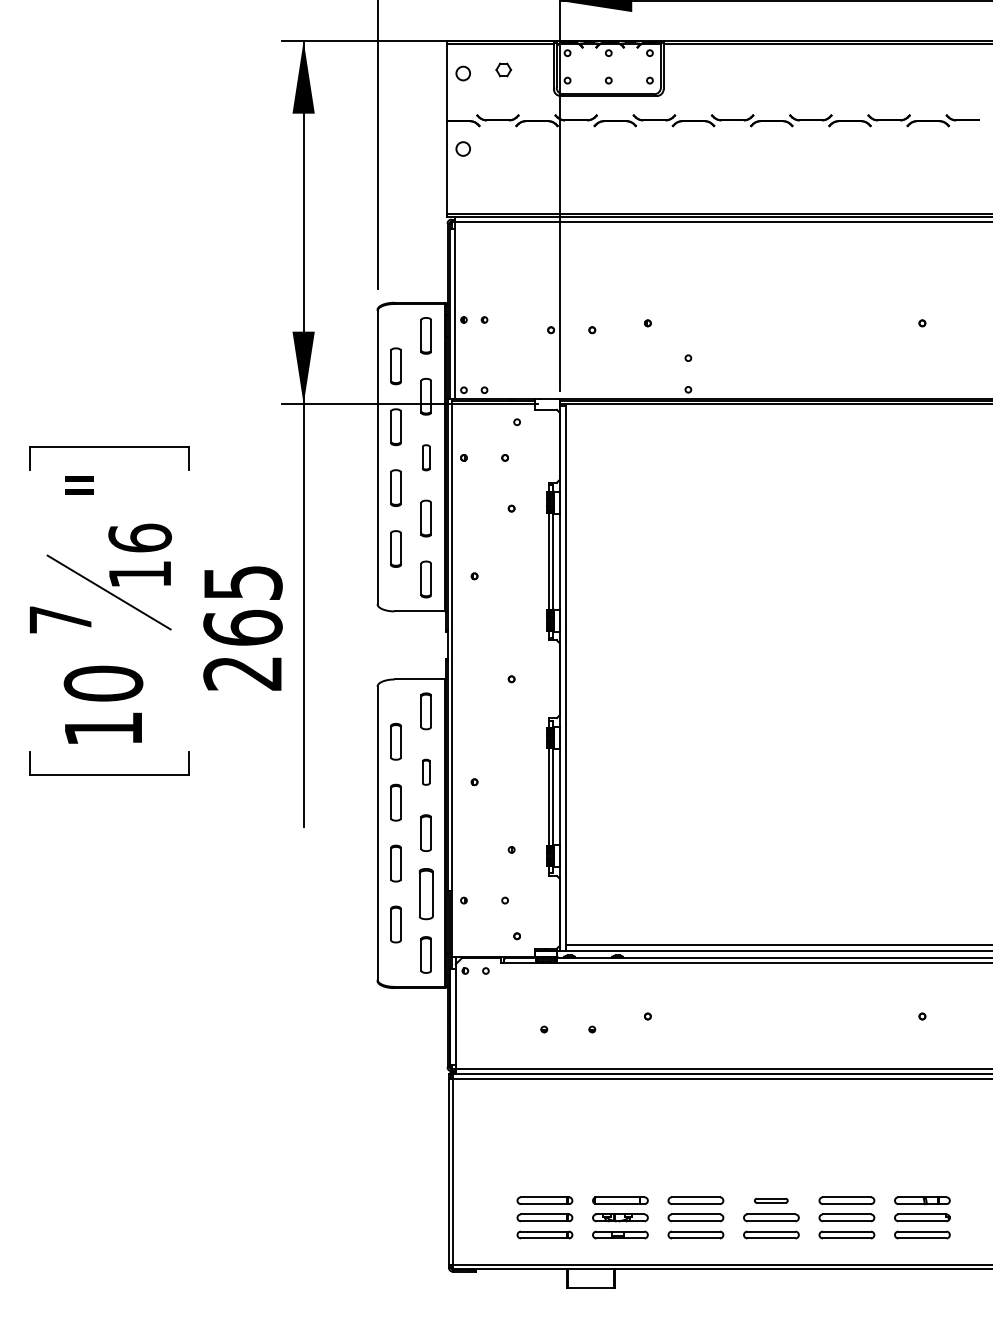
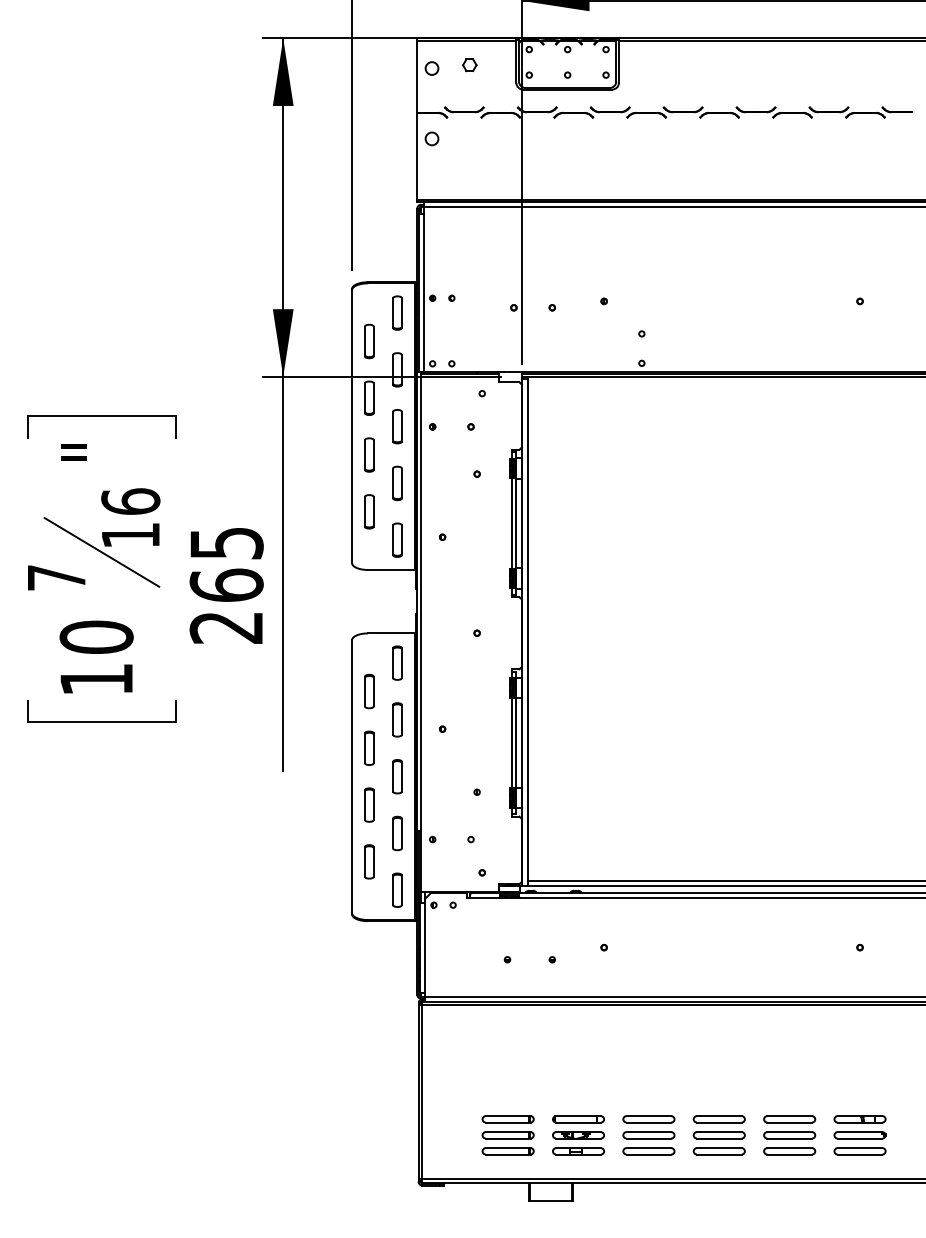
part: (426, 457) -> (397, 426), size x1.43
part: (426, 771) -> (397, 719), size x1.43
part: (426, 894) -> (397, 833), size x0.71
part: (770, 1200) -> (718, 1119), size x1.67

